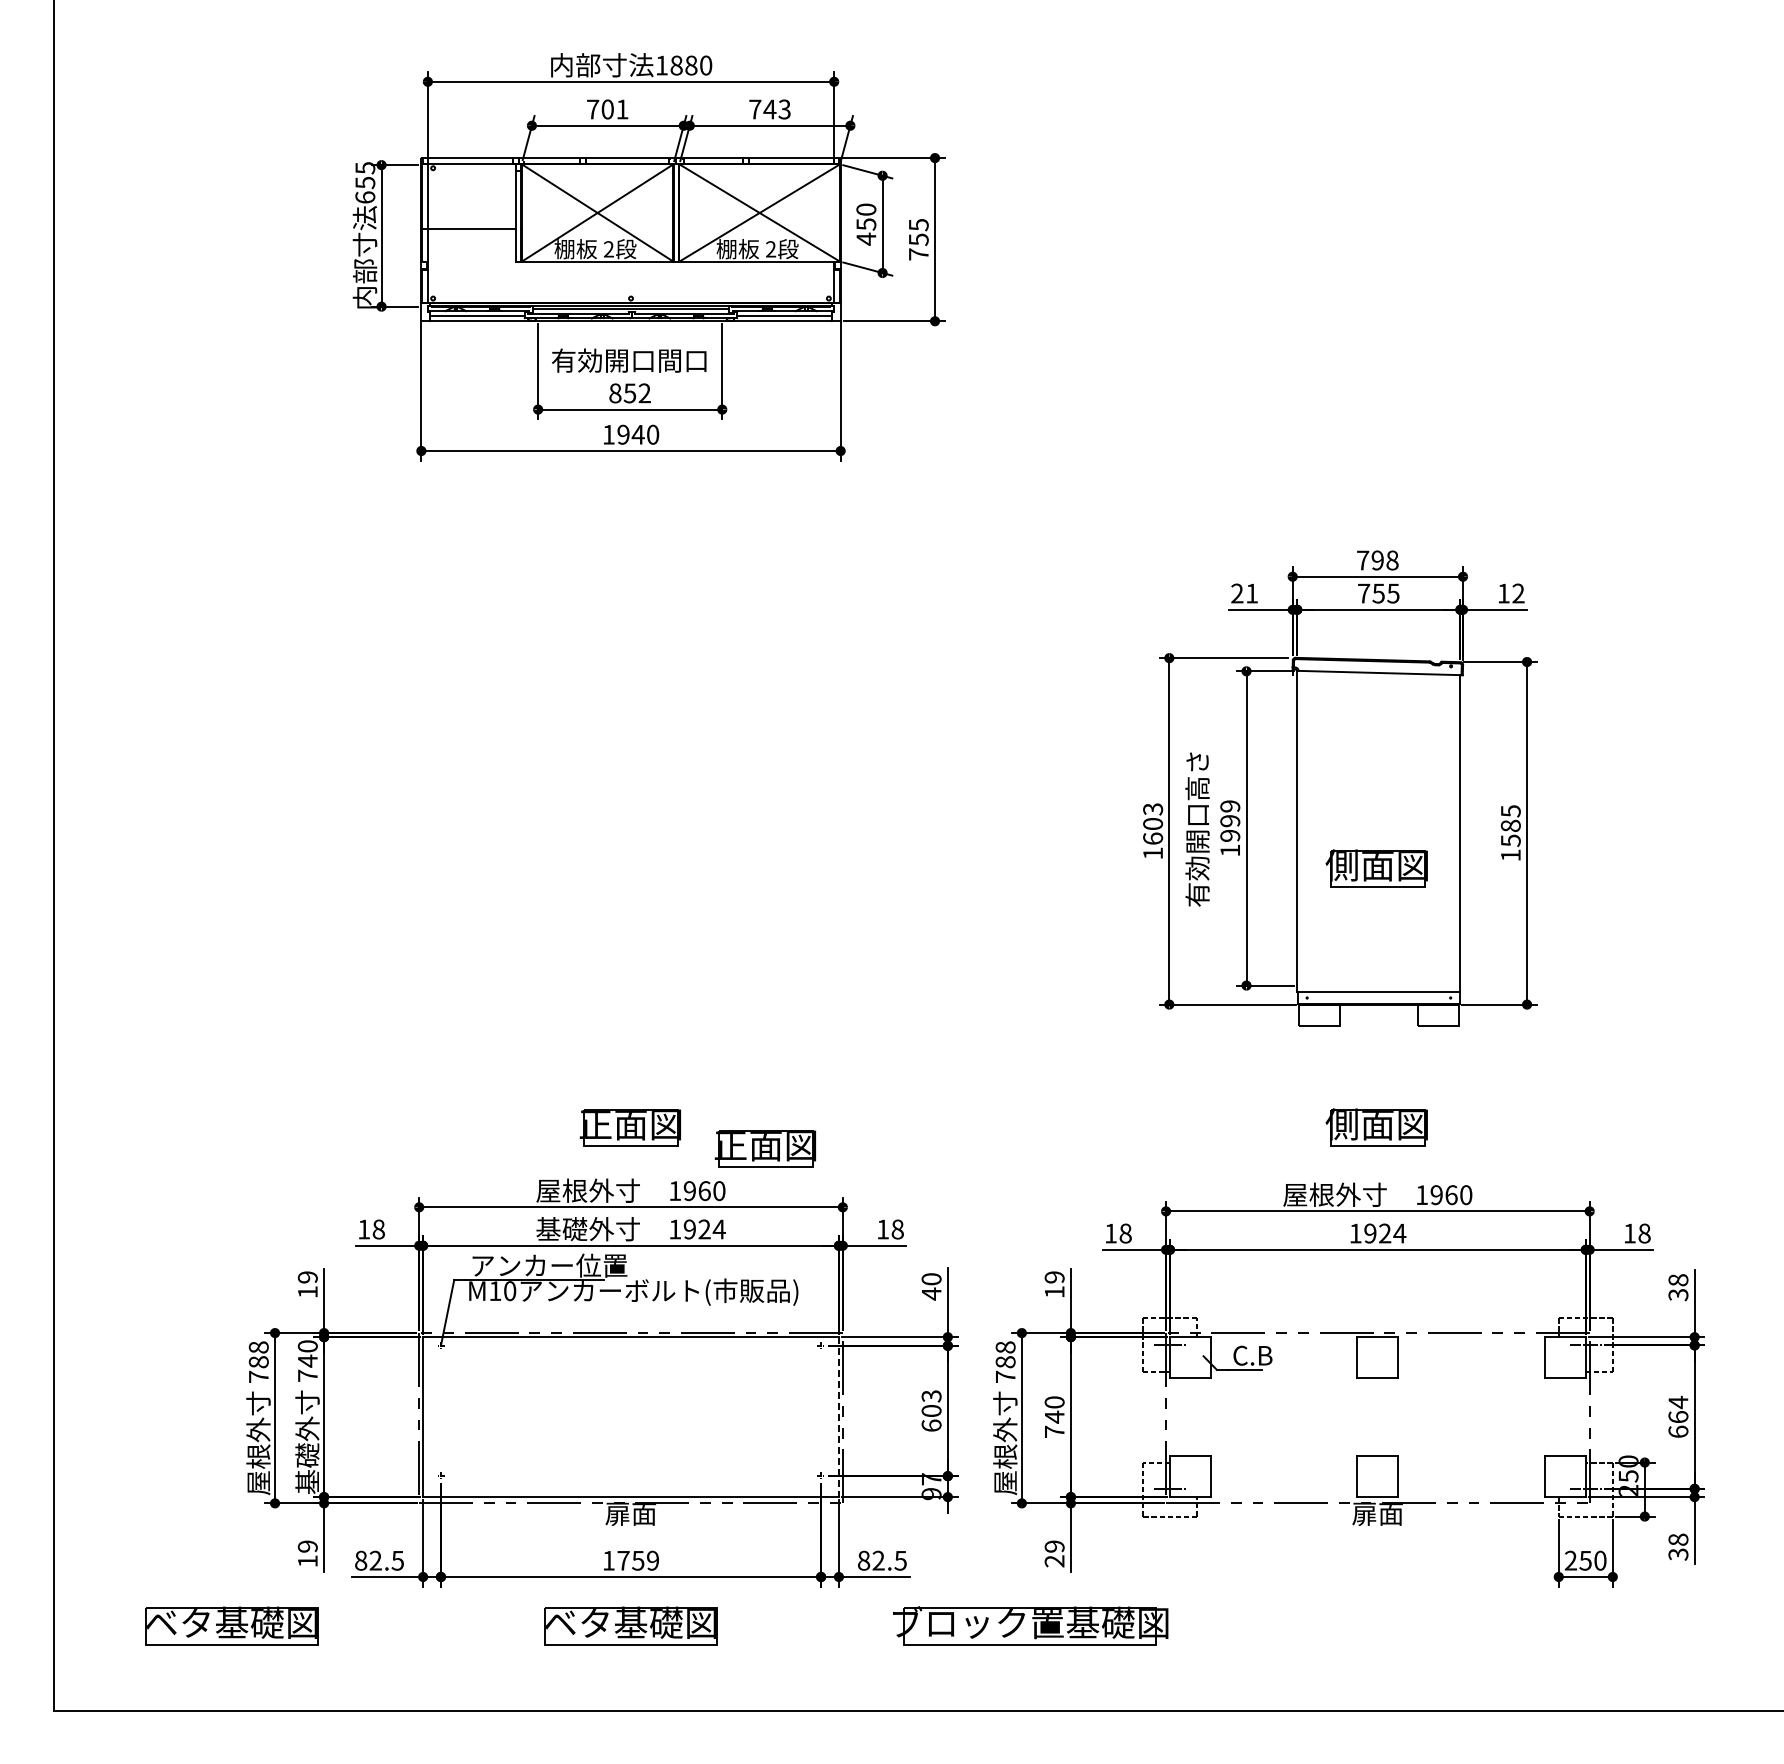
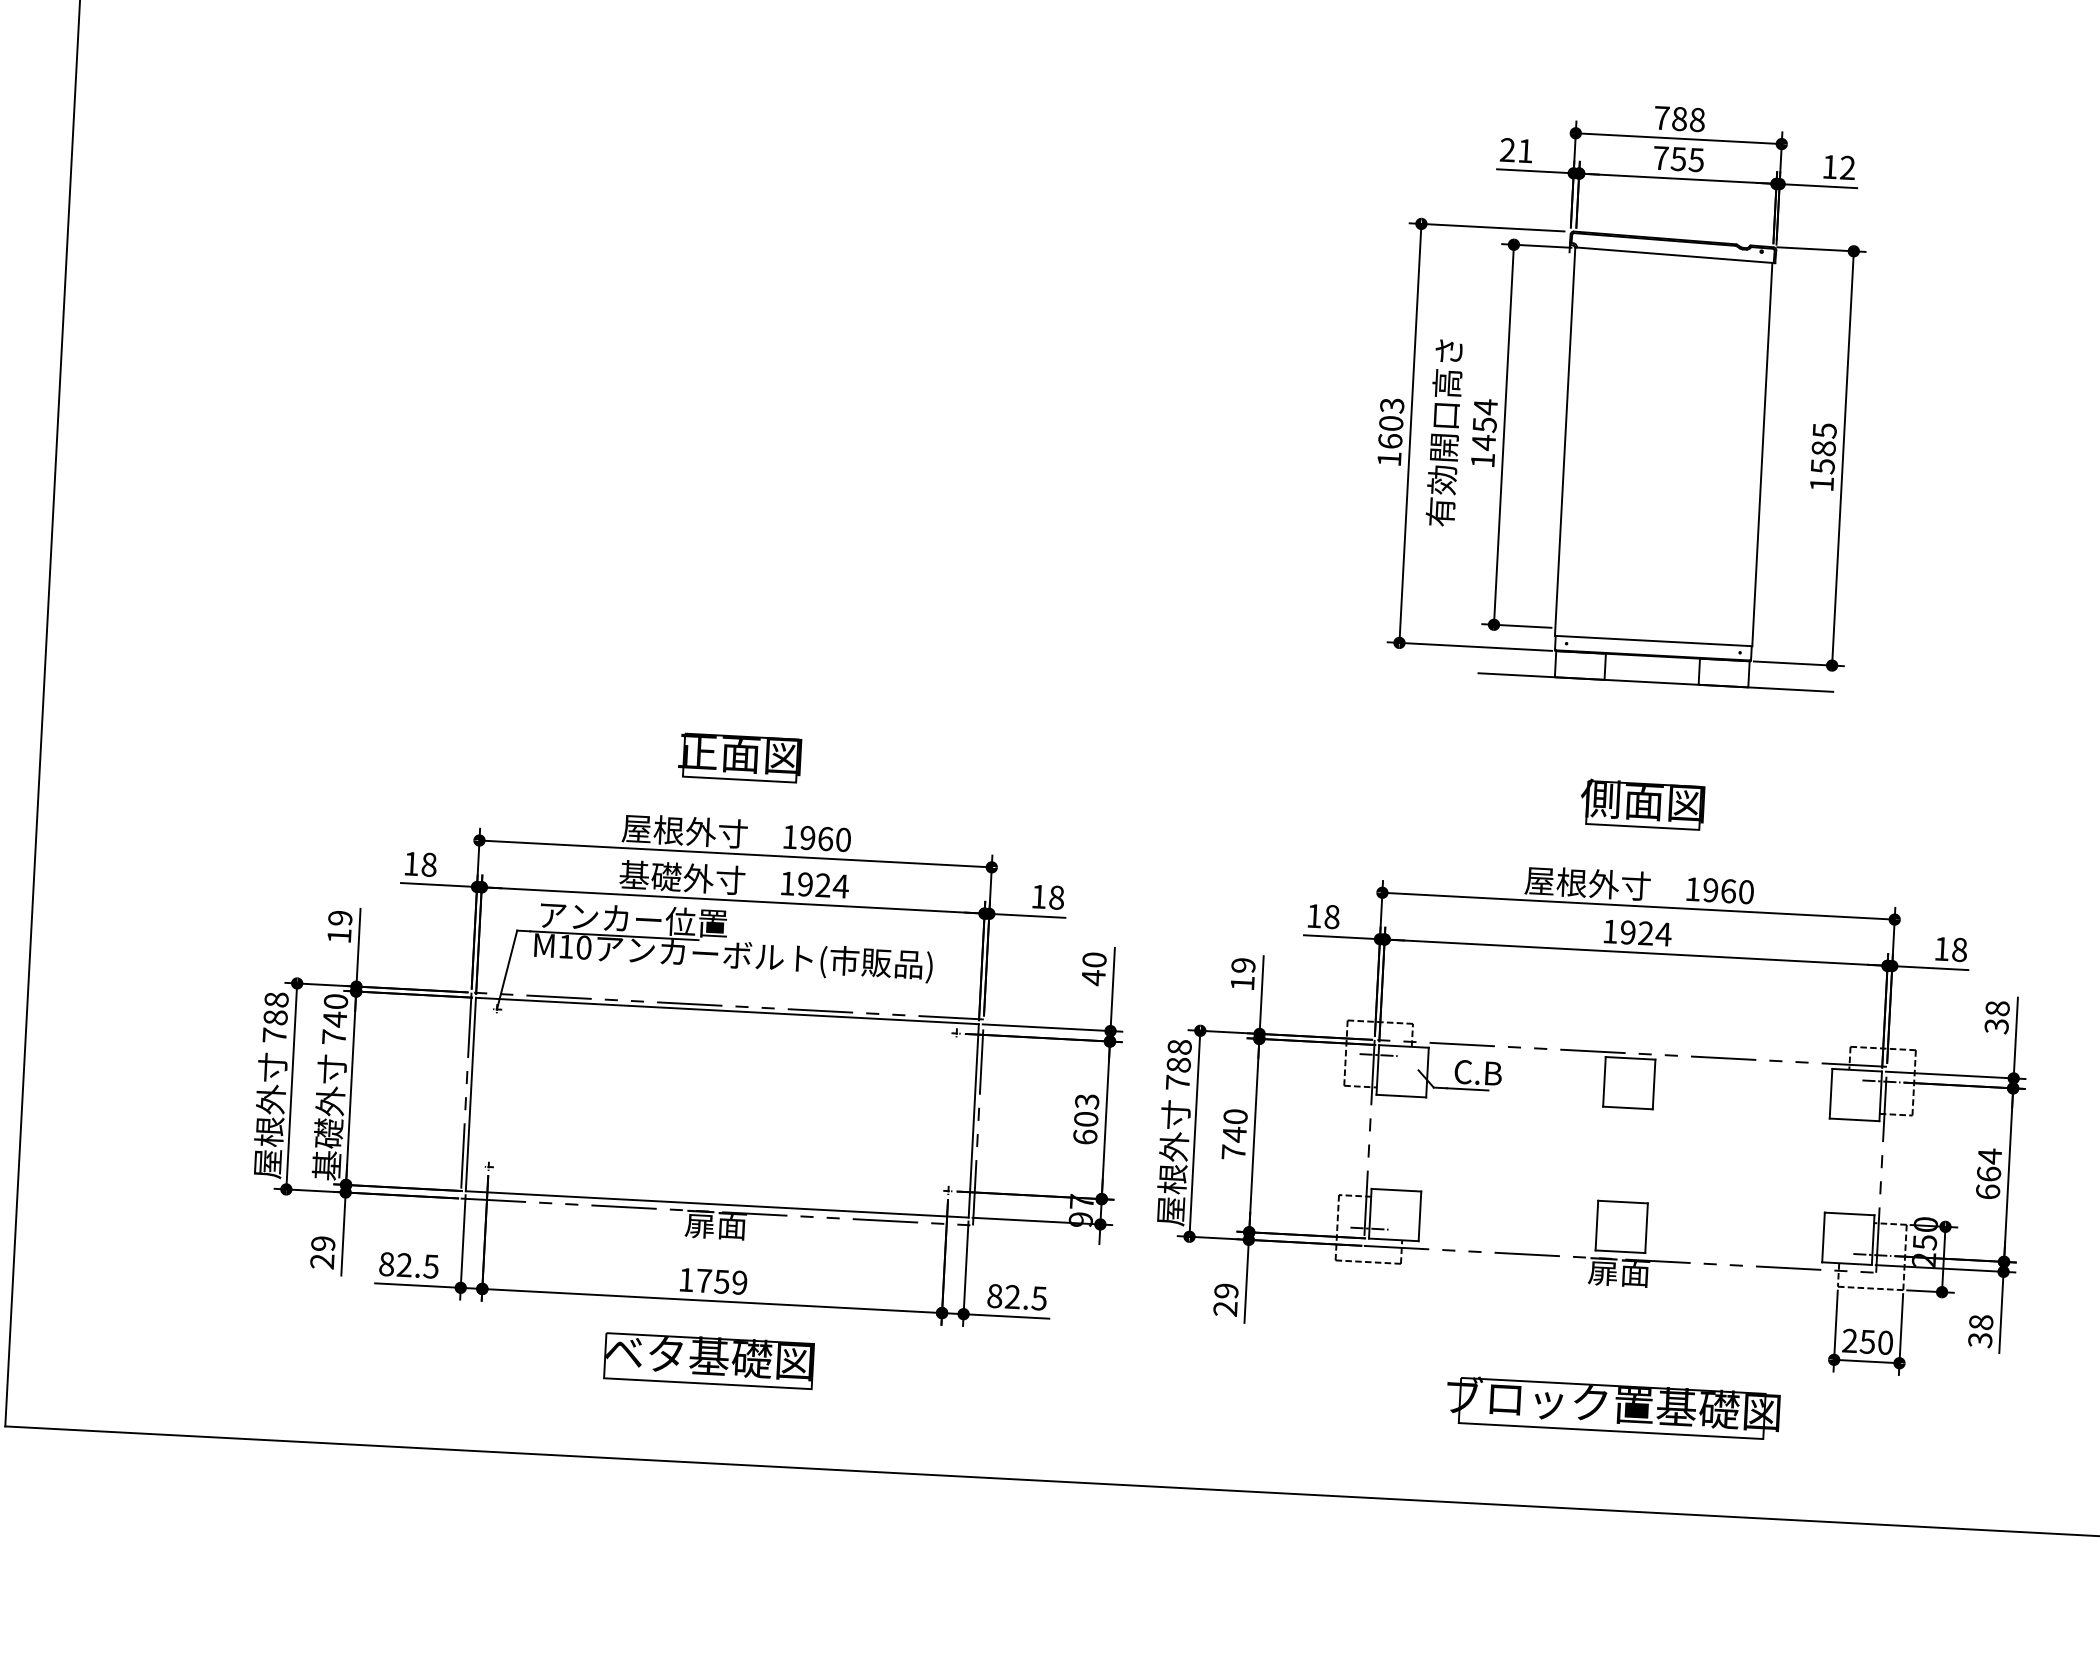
text: (1377, 560) -> (1679, 119), 798 -> 788
text: (1230, 820) -> (1485, 424), 1999 -> 1454
part: (1376, 868) -> (1658, 491), removed
line: (1382, 1026) -> (1655, 682), added
part: (764, 1148) -> (900, 791), removed
line: (838, 1417) -> (973, 1121), dashed -> solid
text: (307, 1561) -> (321, 1261), 19 -> 29
part: (231, 1625) -> (225, 1334), removed
part: (1030, 1625) -> (1613, 1407), moved

